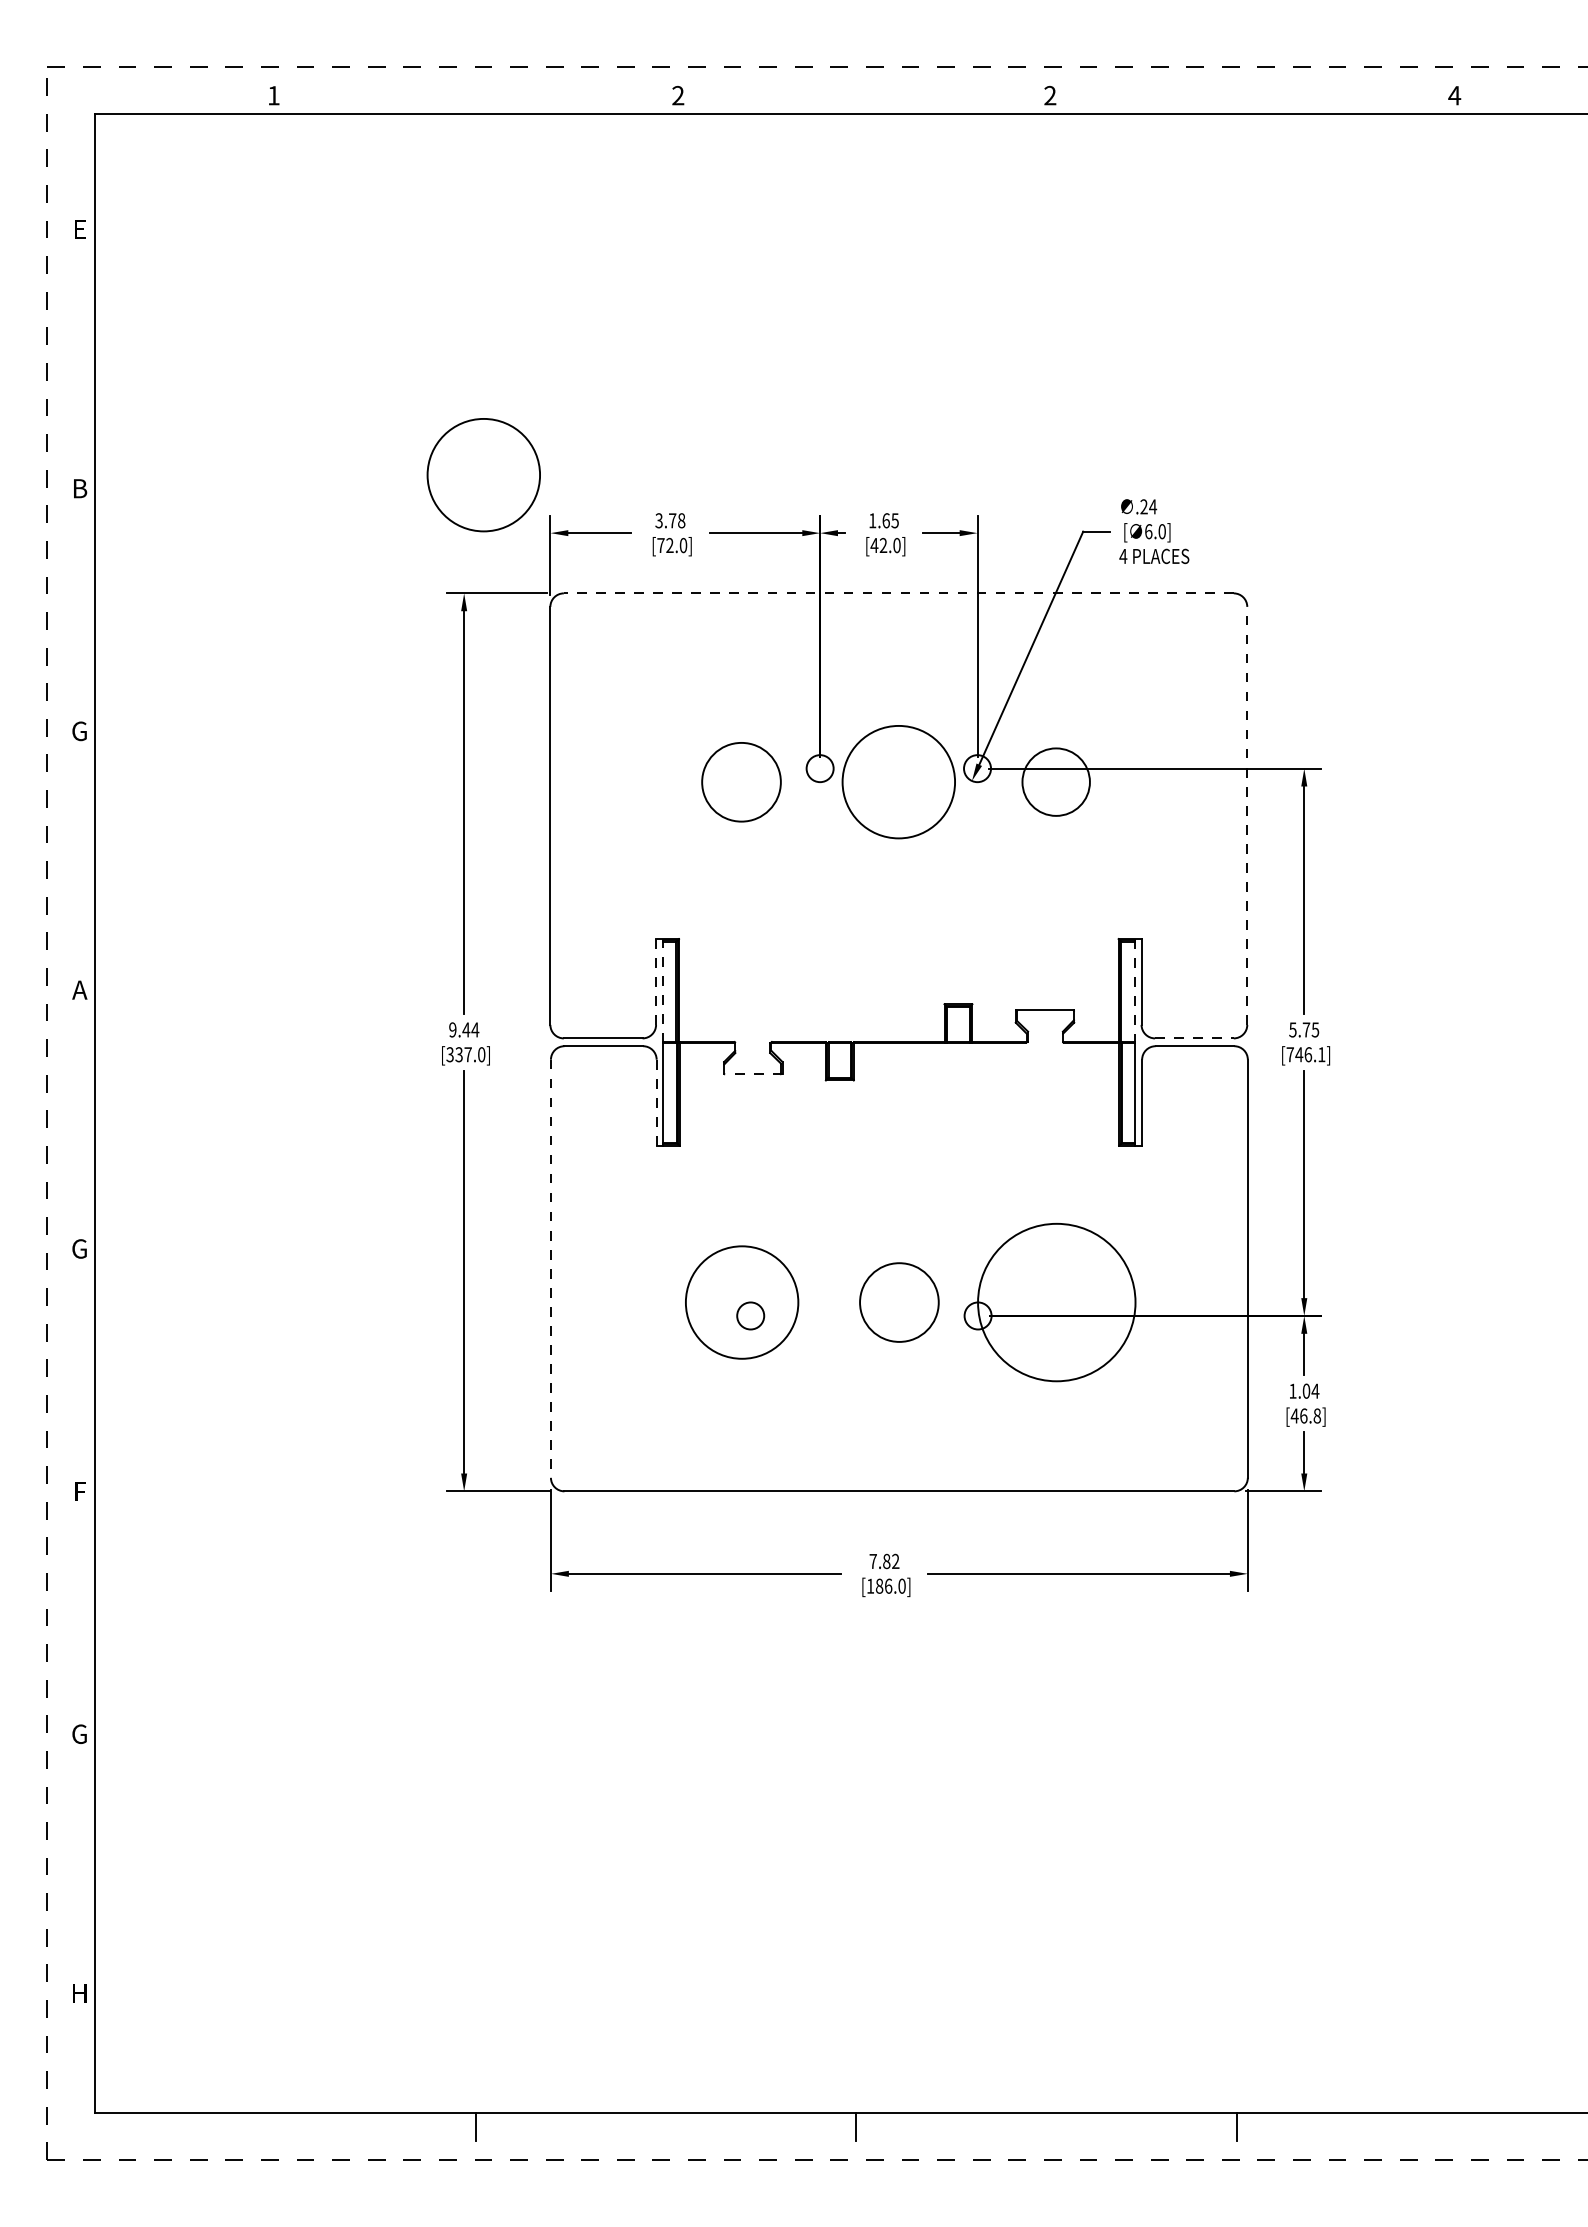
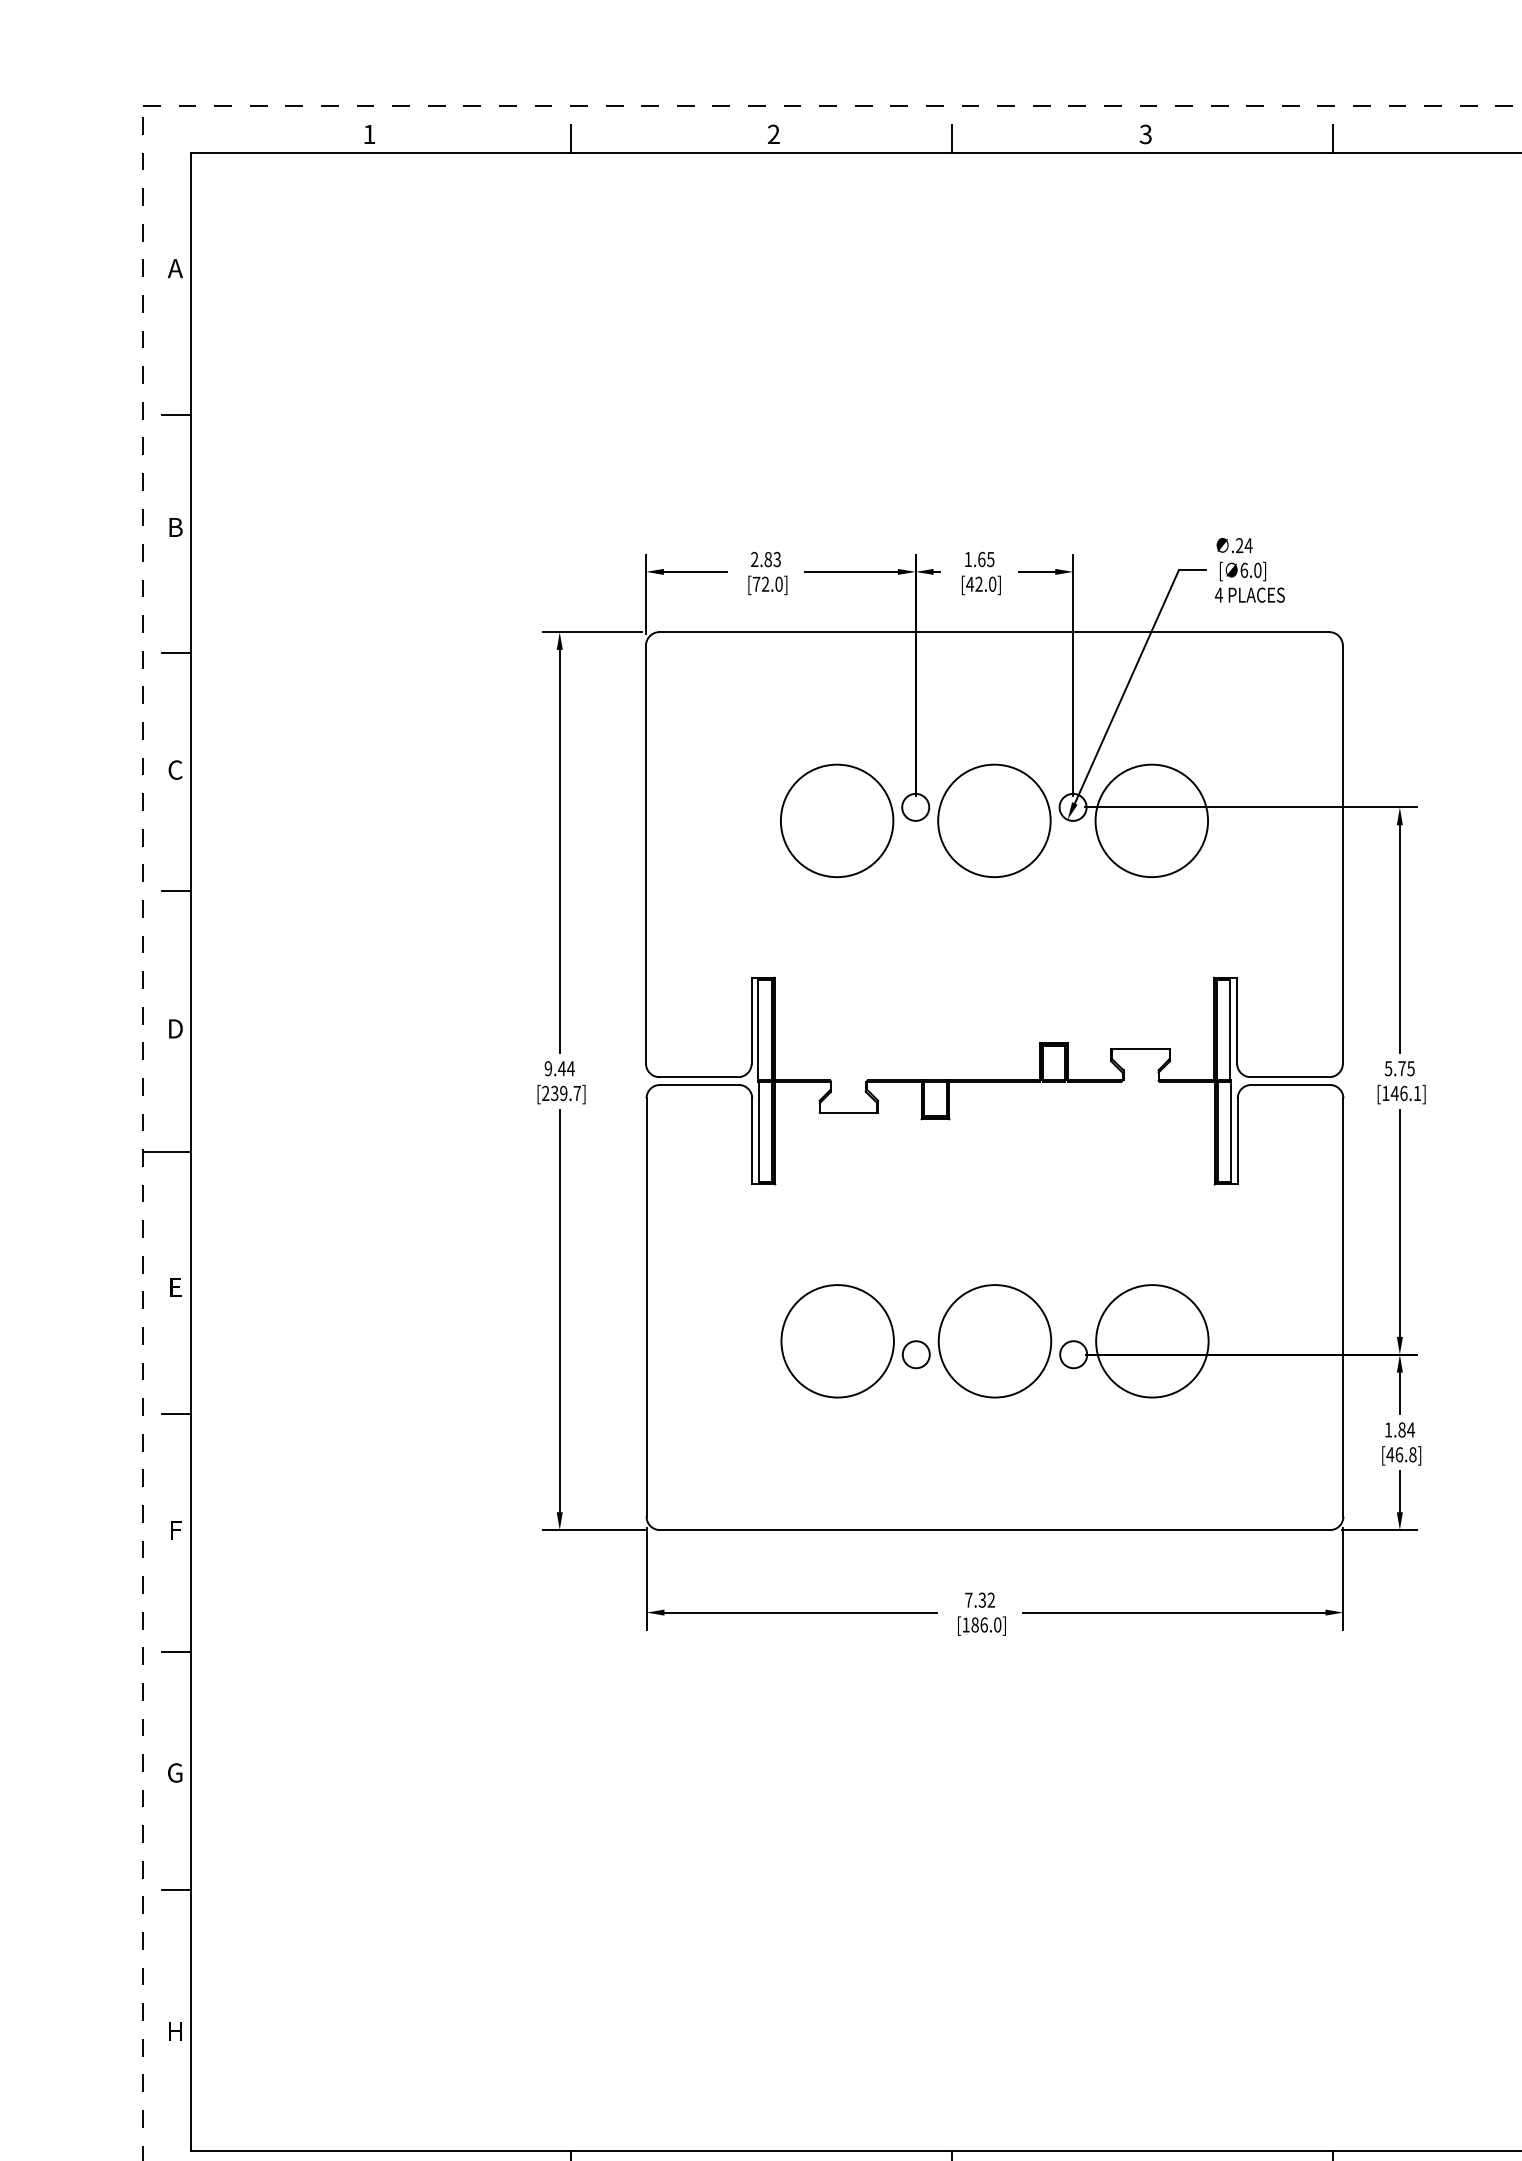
text: (1050, 95) -> (1146, 134), 2 -> 3
line: (475, 99) -> (571, 138), added
line: (856, 99) -> (952, 138), added
line: (1236, 99) -> (1332, 138), added
text: (79, 229) -> (175, 268), E -> A
line: (80, 376) -> (176, 415), added
circle: (483, 475) -> (579, 514), removed
text: (670, 520) -> (766, 559), 3.78 -> 2.83
line: (898, 593) -> (994, 632), dashed -> solid
line: (80, 613) -> (176, 652), added
text: (79, 730) -> (175, 769), G -> C
circle: (1055, 781) -> (1151, 820), size x1.67
circle: (741, 782) -> (837, 821), size x1.43
line: (1247, 815) -> (1343, 854), dashed -> solid
line: (80, 851) -> (176, 890), added
line: (656, 981) -> (752, 1020), dashed -> solid
text: (79, 989) -> (175, 1028), A -> D
line: (662, 990) -> (758, 1029), dashed -> solid
line: (1134, 990) -> (1230, 1029), dashed -> solid
line: (1194, 1038) -> (1290, 1077), dashed -> solid
text: (465, 1054) -> (561, 1093), [337.0] -> [239.7]
text: (1289, 1054) -> (1385, 1093), [746.1] -> [146.1]
line: (752, 1074) -> (848, 1113), dashed -> solid
line: (656, 1102) -> (752, 1141), dashed -> solid
line: (71, 1113) -> (167, 1152), added
text: (79, 1248) -> (175, 1287), G -> E
line: (551, 1269) -> (647, 1308), dashed -> solid
circle: (899, 1302) -> (995, 1341), size x1.43
circle: (1056, 1302) -> (1152, 1341), size x0.71
circle: (750, 1315) -> (916, 1354), moved
line: (80, 1375) -> (176, 1414), added
text: (1306, 1391) -> (1402, 1430), 1.04 -> 1.84
text: (886, 1561) -> (982, 1600), 7.82 -> 7.32
line: (80, 1613) -> (176, 1652), added
line: (80, 1850) -> (176, 1889), added

